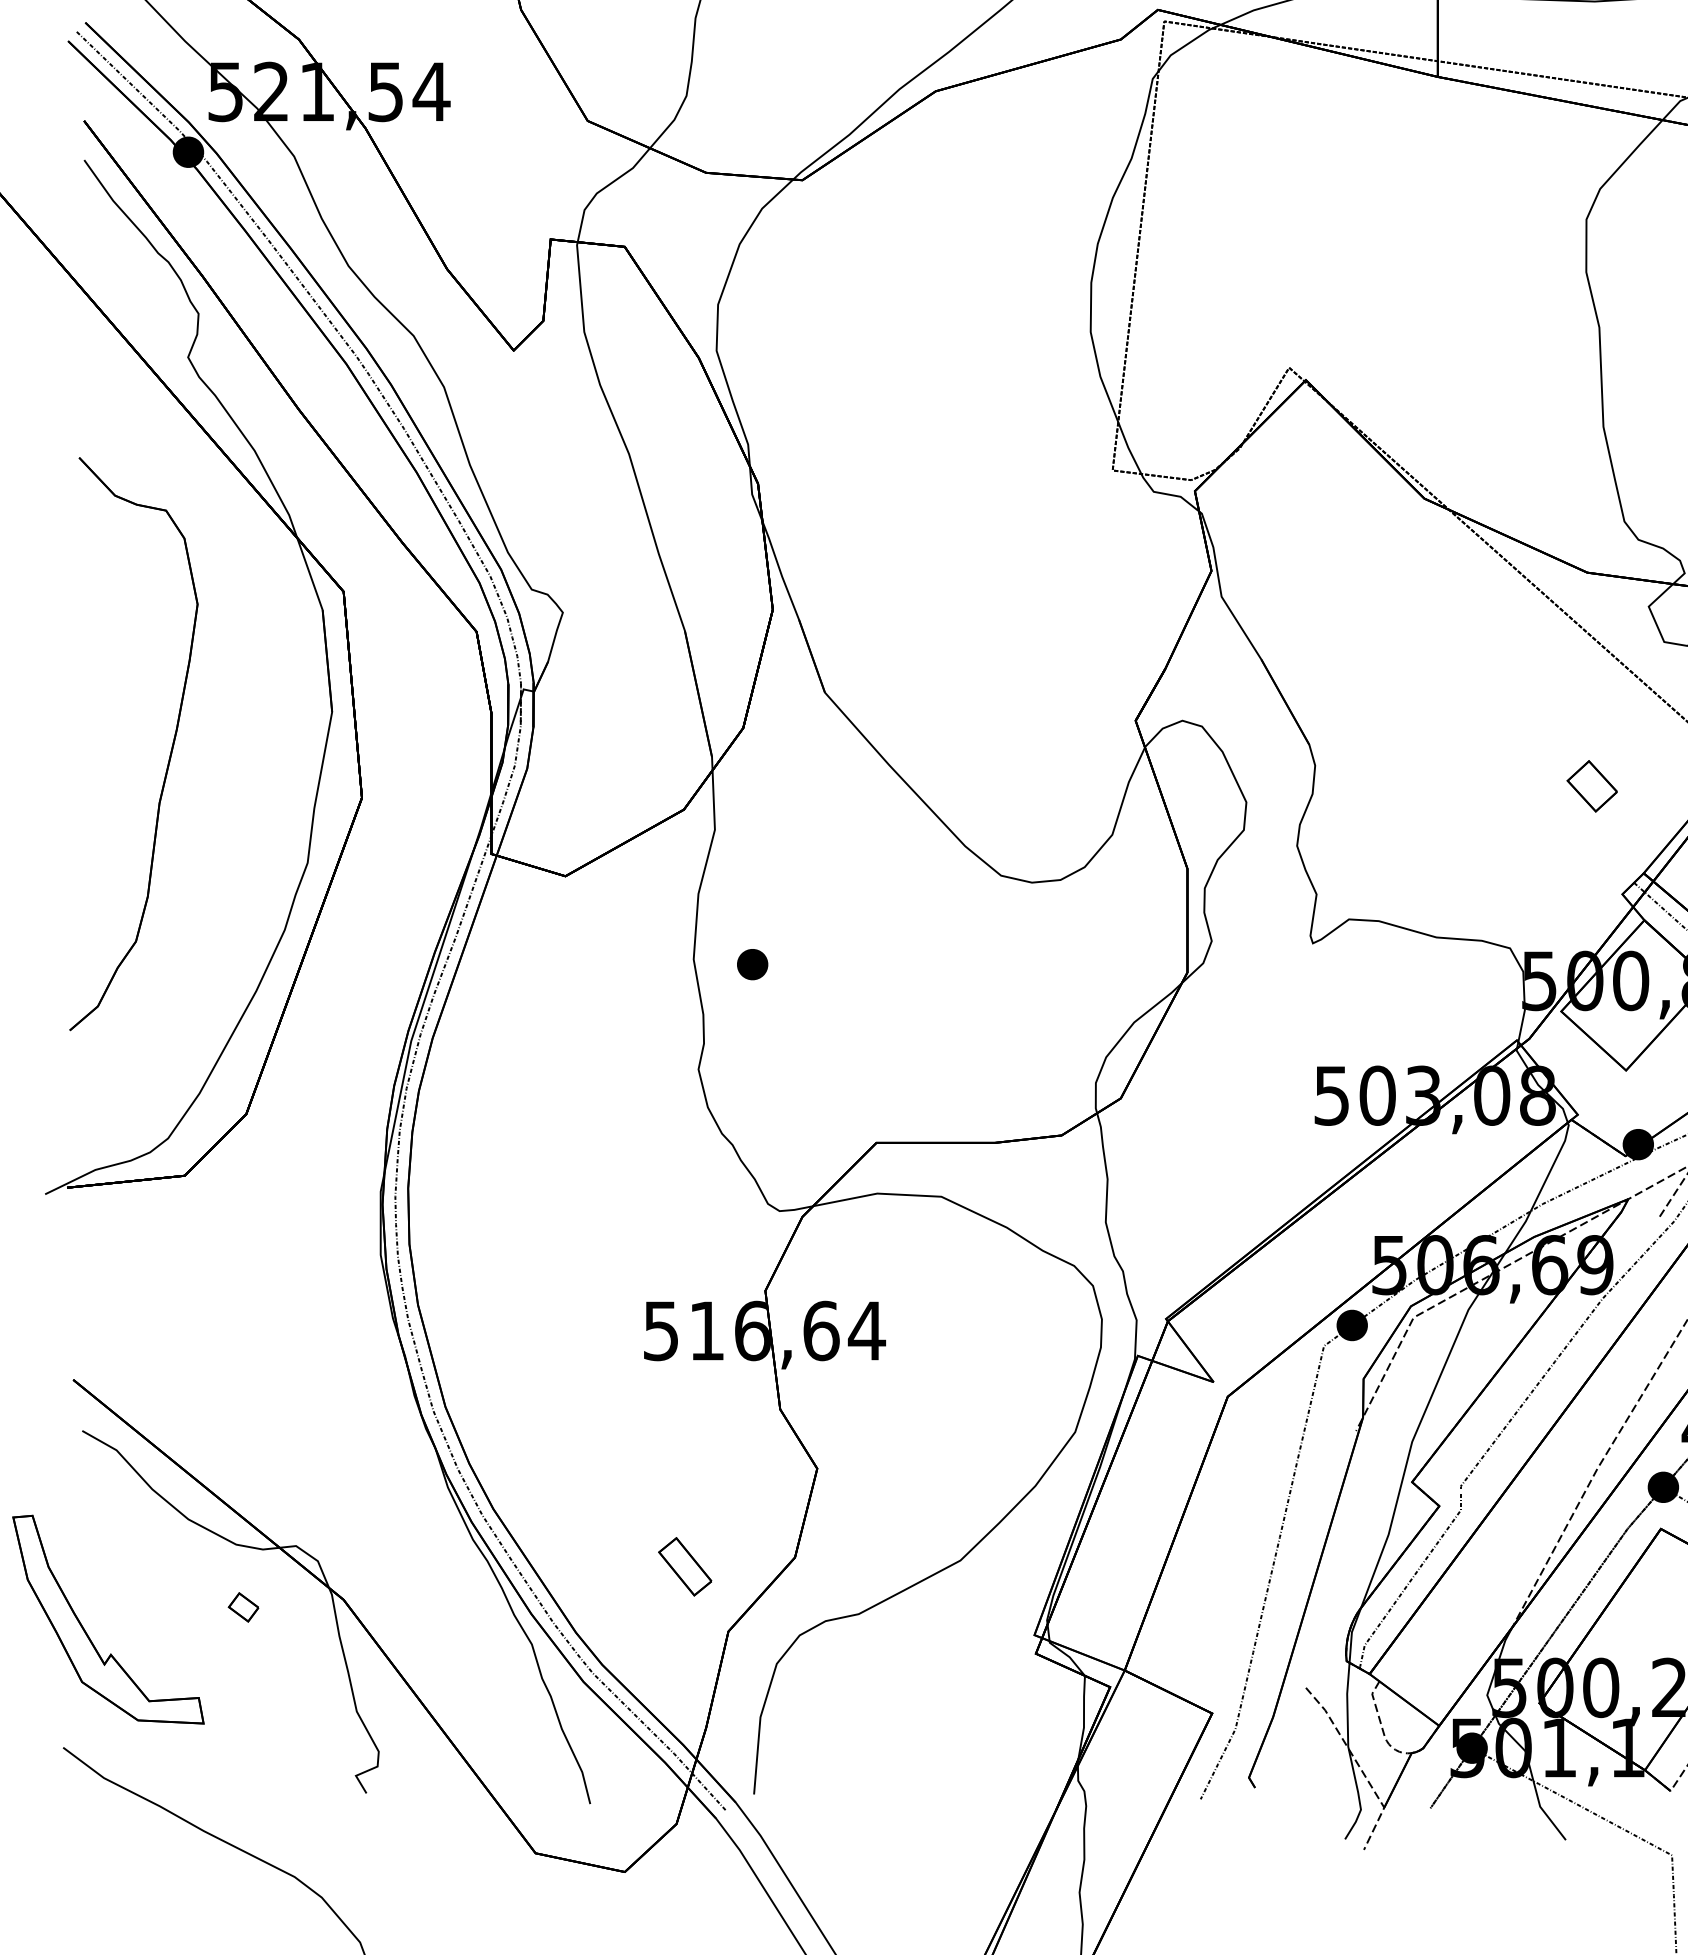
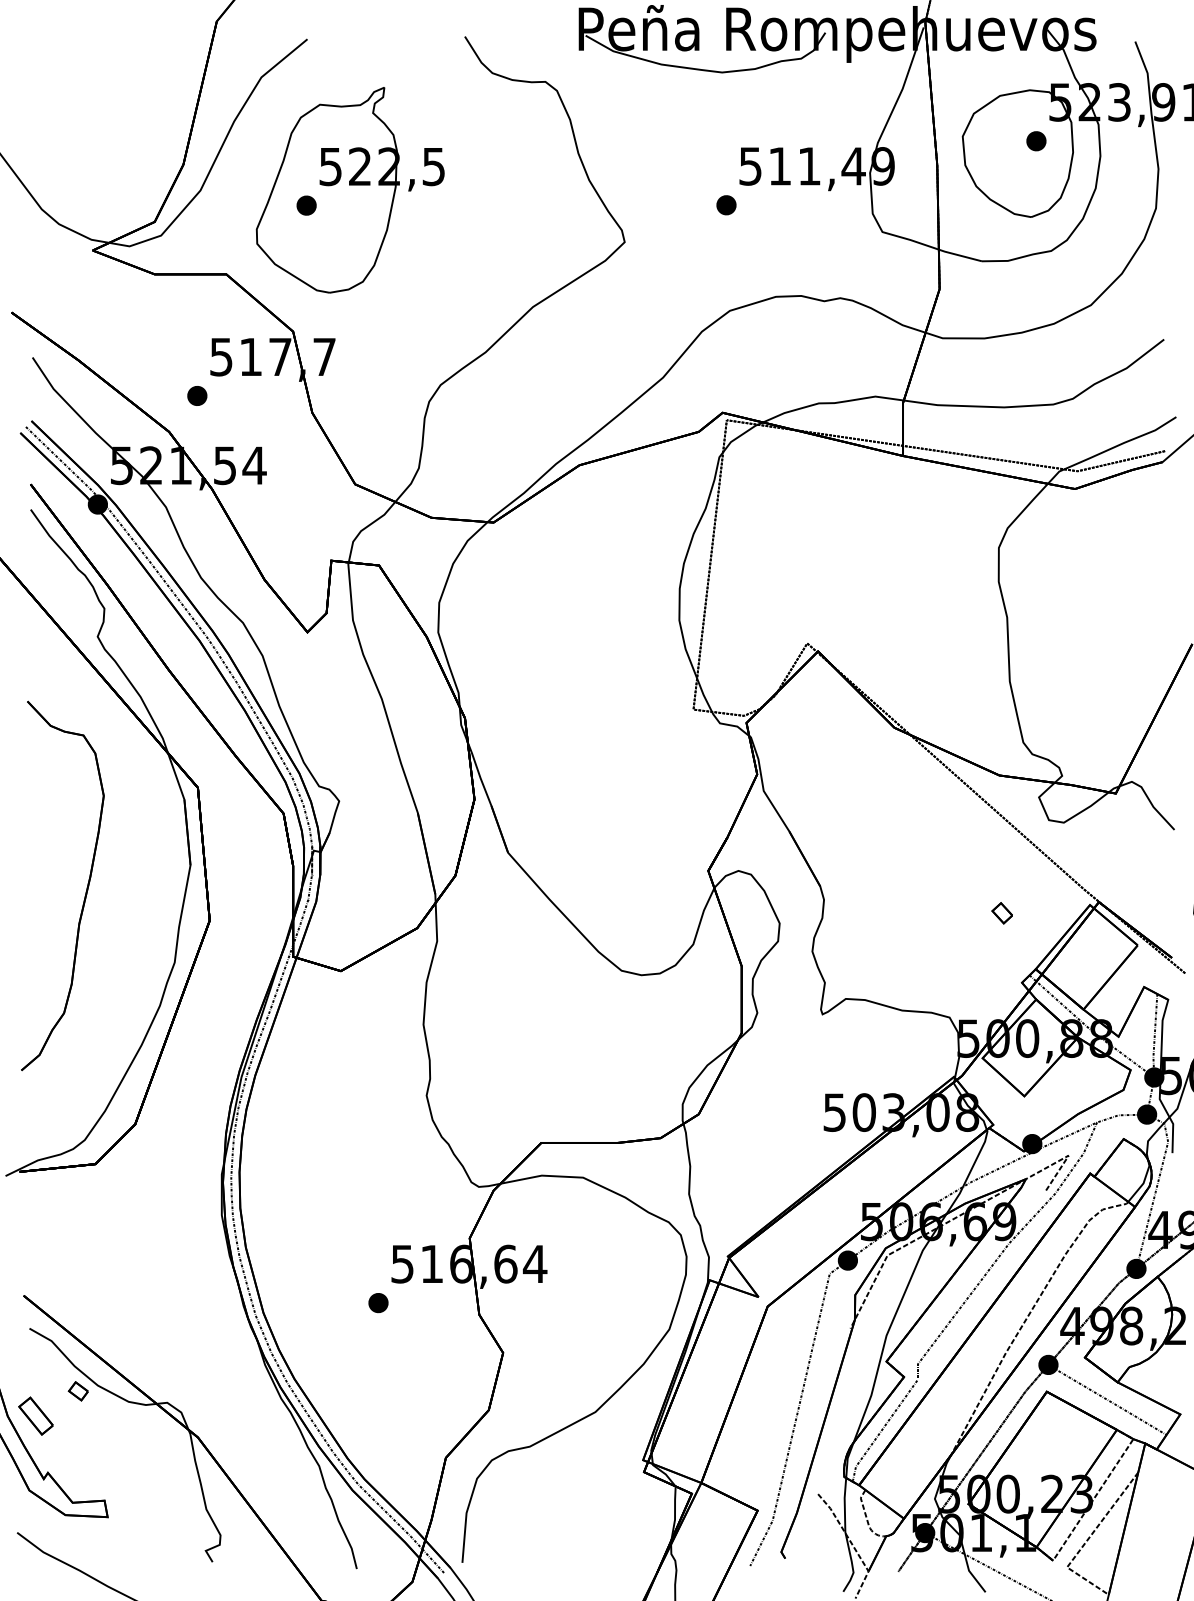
part: (1590, 786) -> (1001, 913), size x0.62
part: (752, 965) -> (378, 1303), moved
part: (684, 1565) -> (35, 1415), moved
part: (242, 1607) -> (77, 1391), moved

